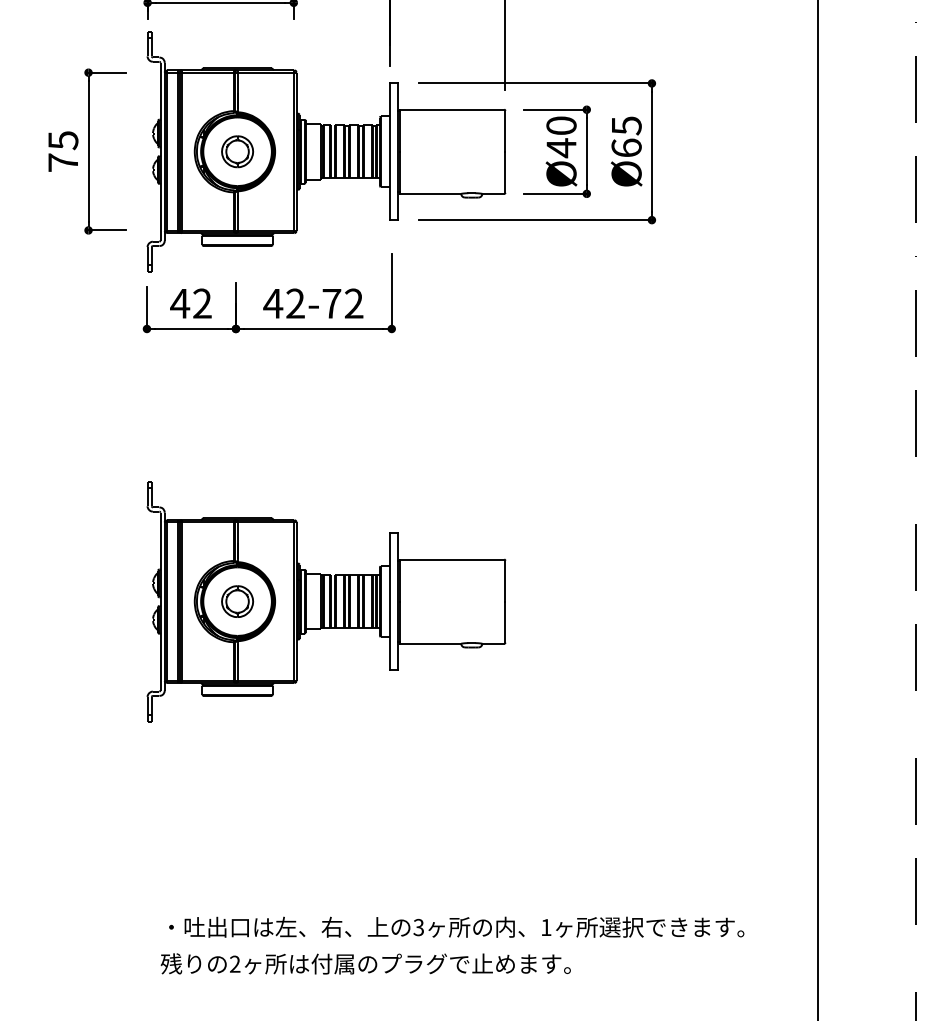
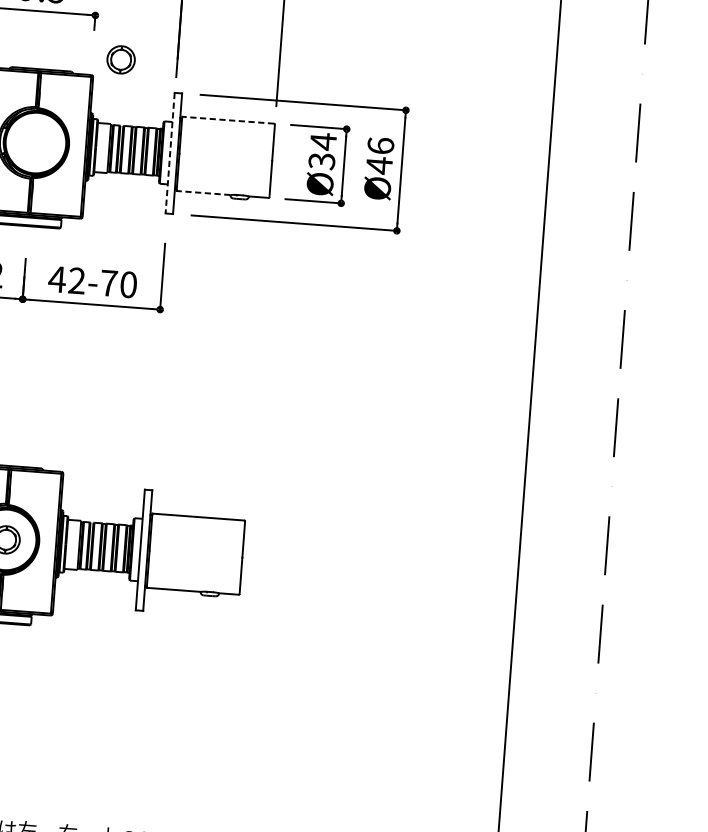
line: (451, 109) -> (227, 119), solid -> dashed
text: (561, 136) -> (322, 151), Ø40 -> Ø34
text: (626, 137) -> (379, 156), Ø65 -> Ø46
part: (237, 151) -> (121, 59), moved
line: (389, 152) -> (169, 153), solid -> dashed
line: (430, 193) -> (203, 192), solid -> dashed
text: (353, 303) -> (128, 284), 42-72 -> 42-70

